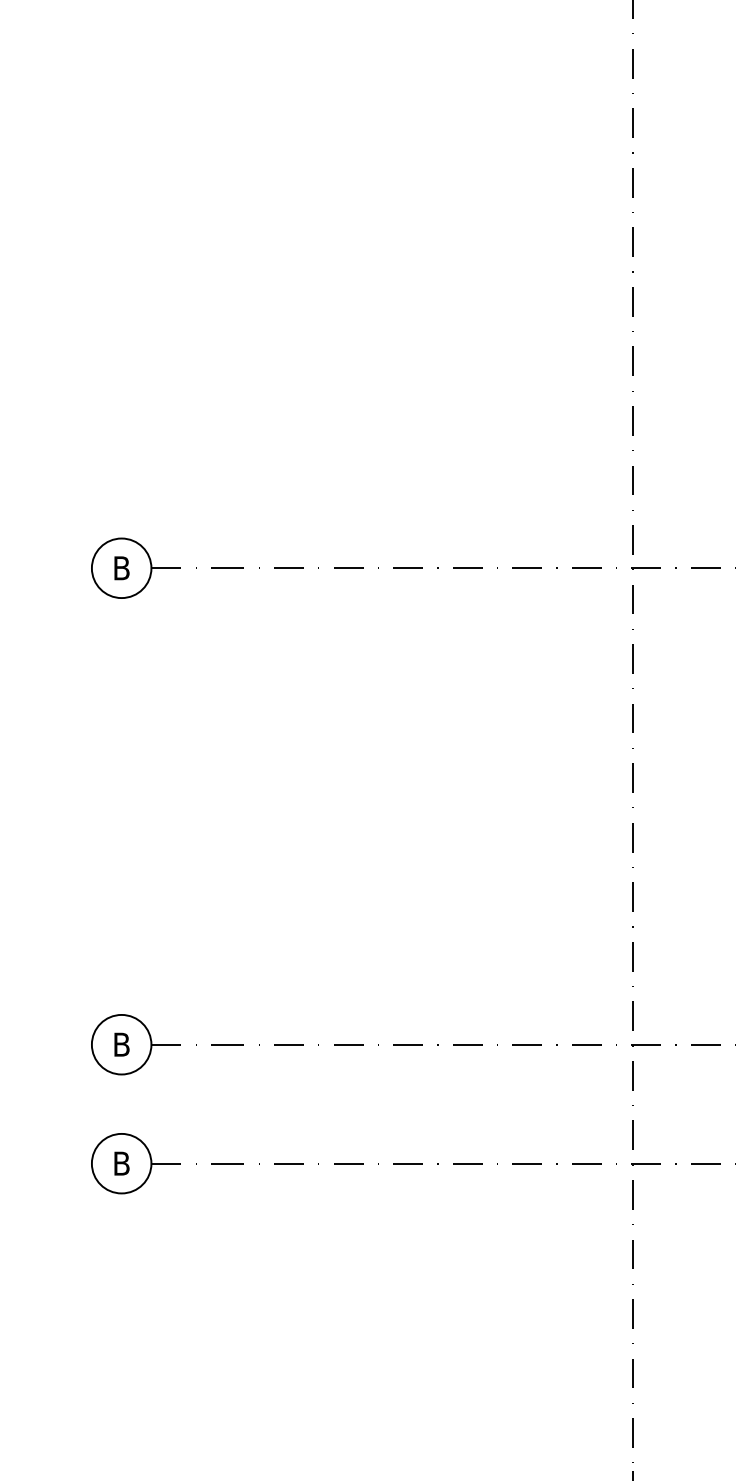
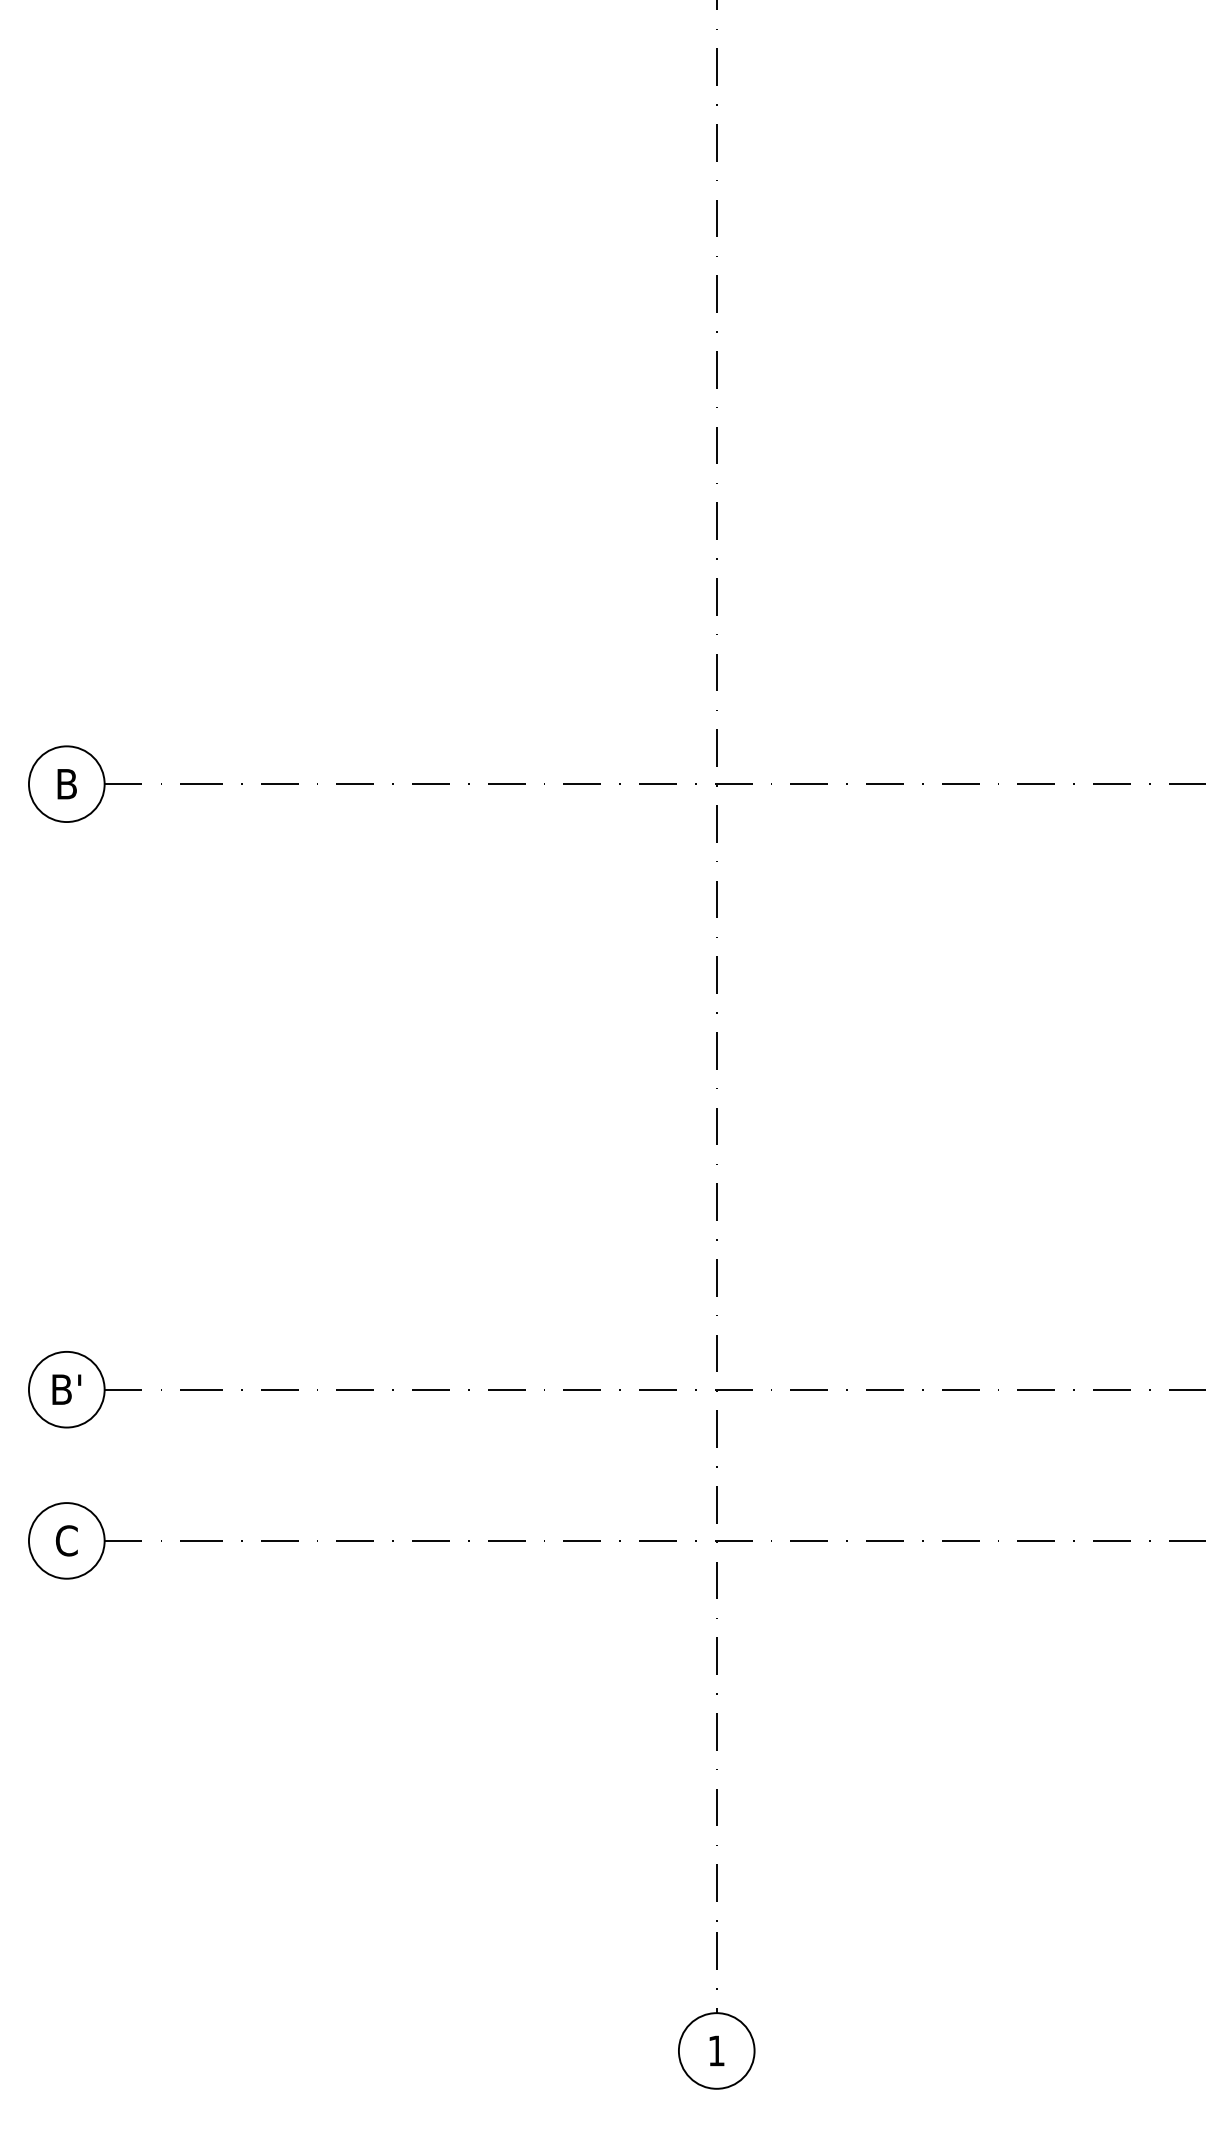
text: (121, 1044) -> (66, 1389), B -> B'
text: (121, 1163) -> (66, 1540), B -> C

